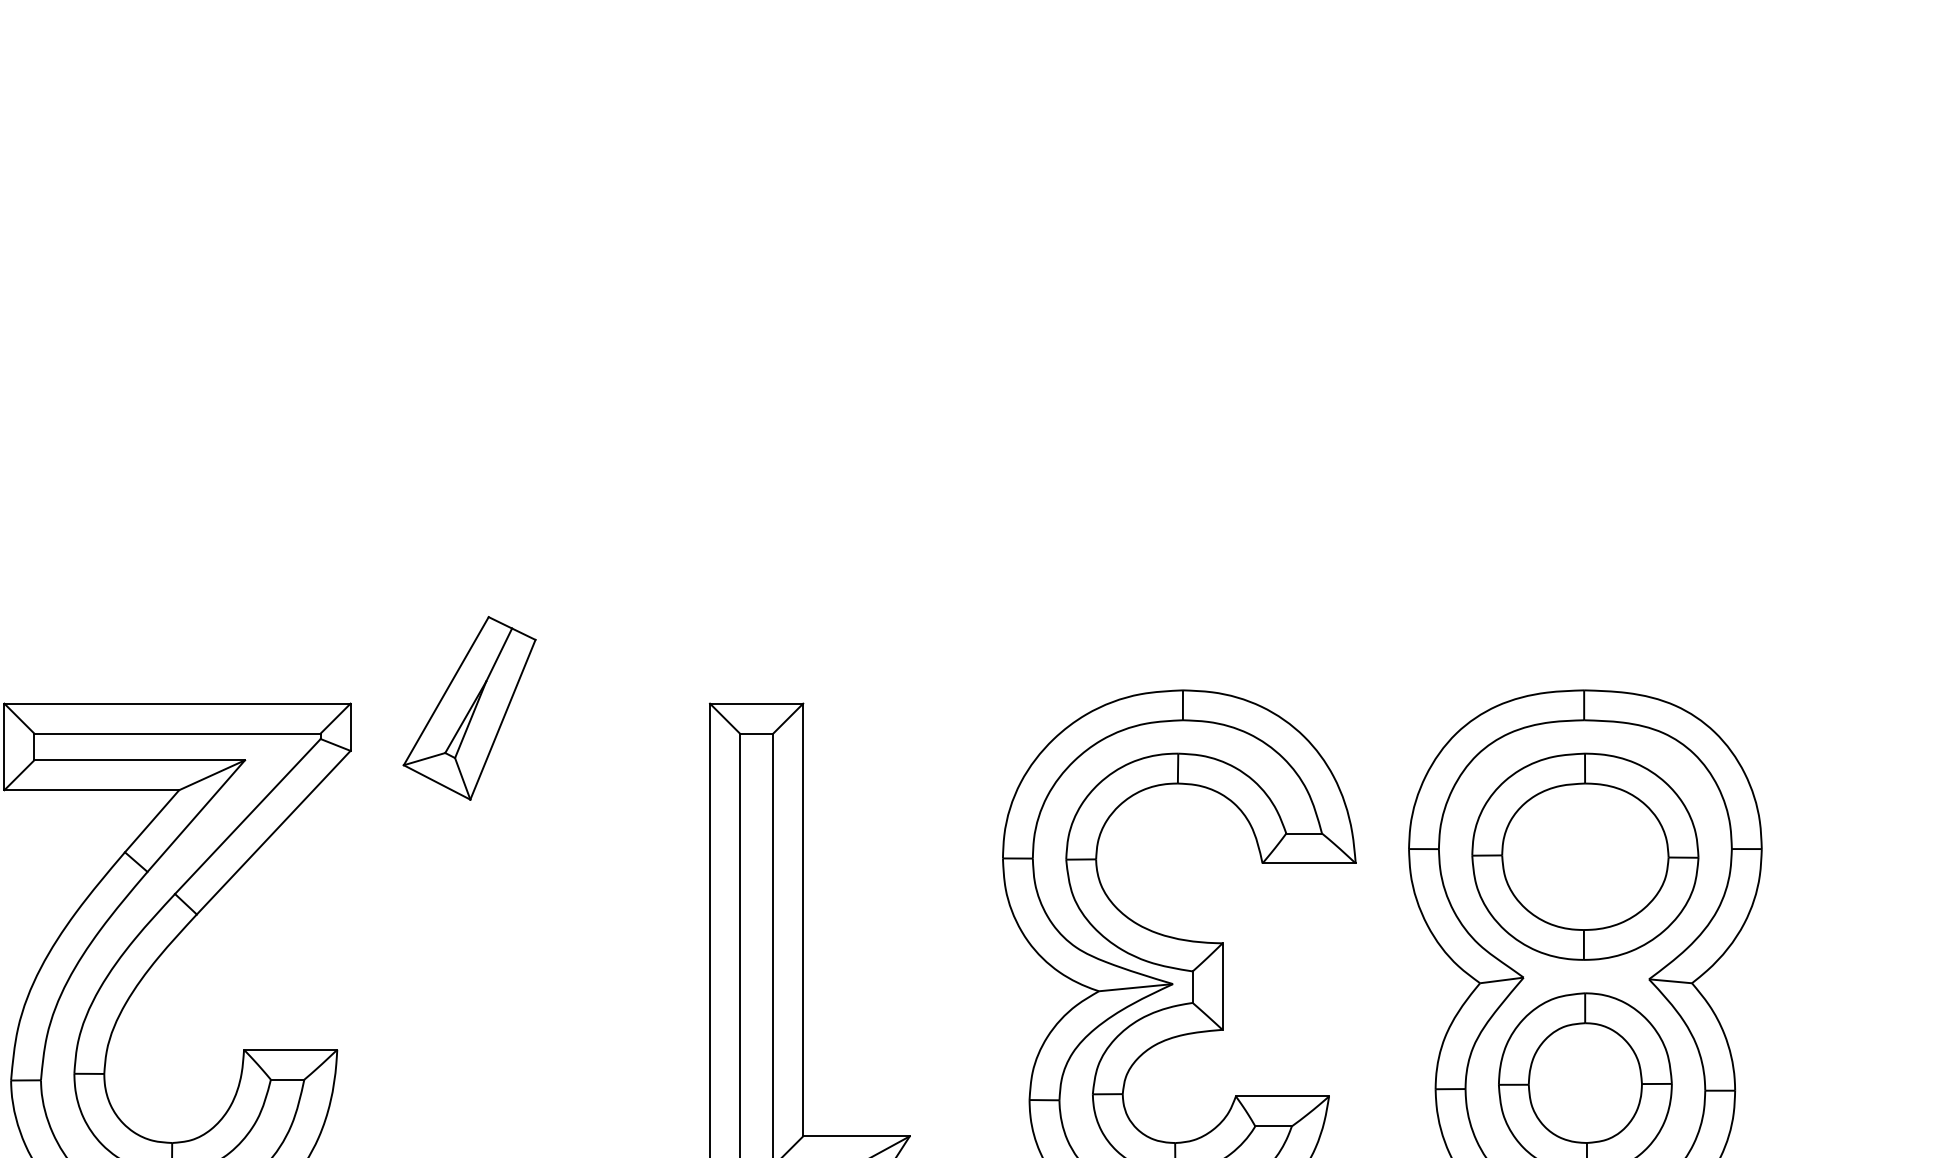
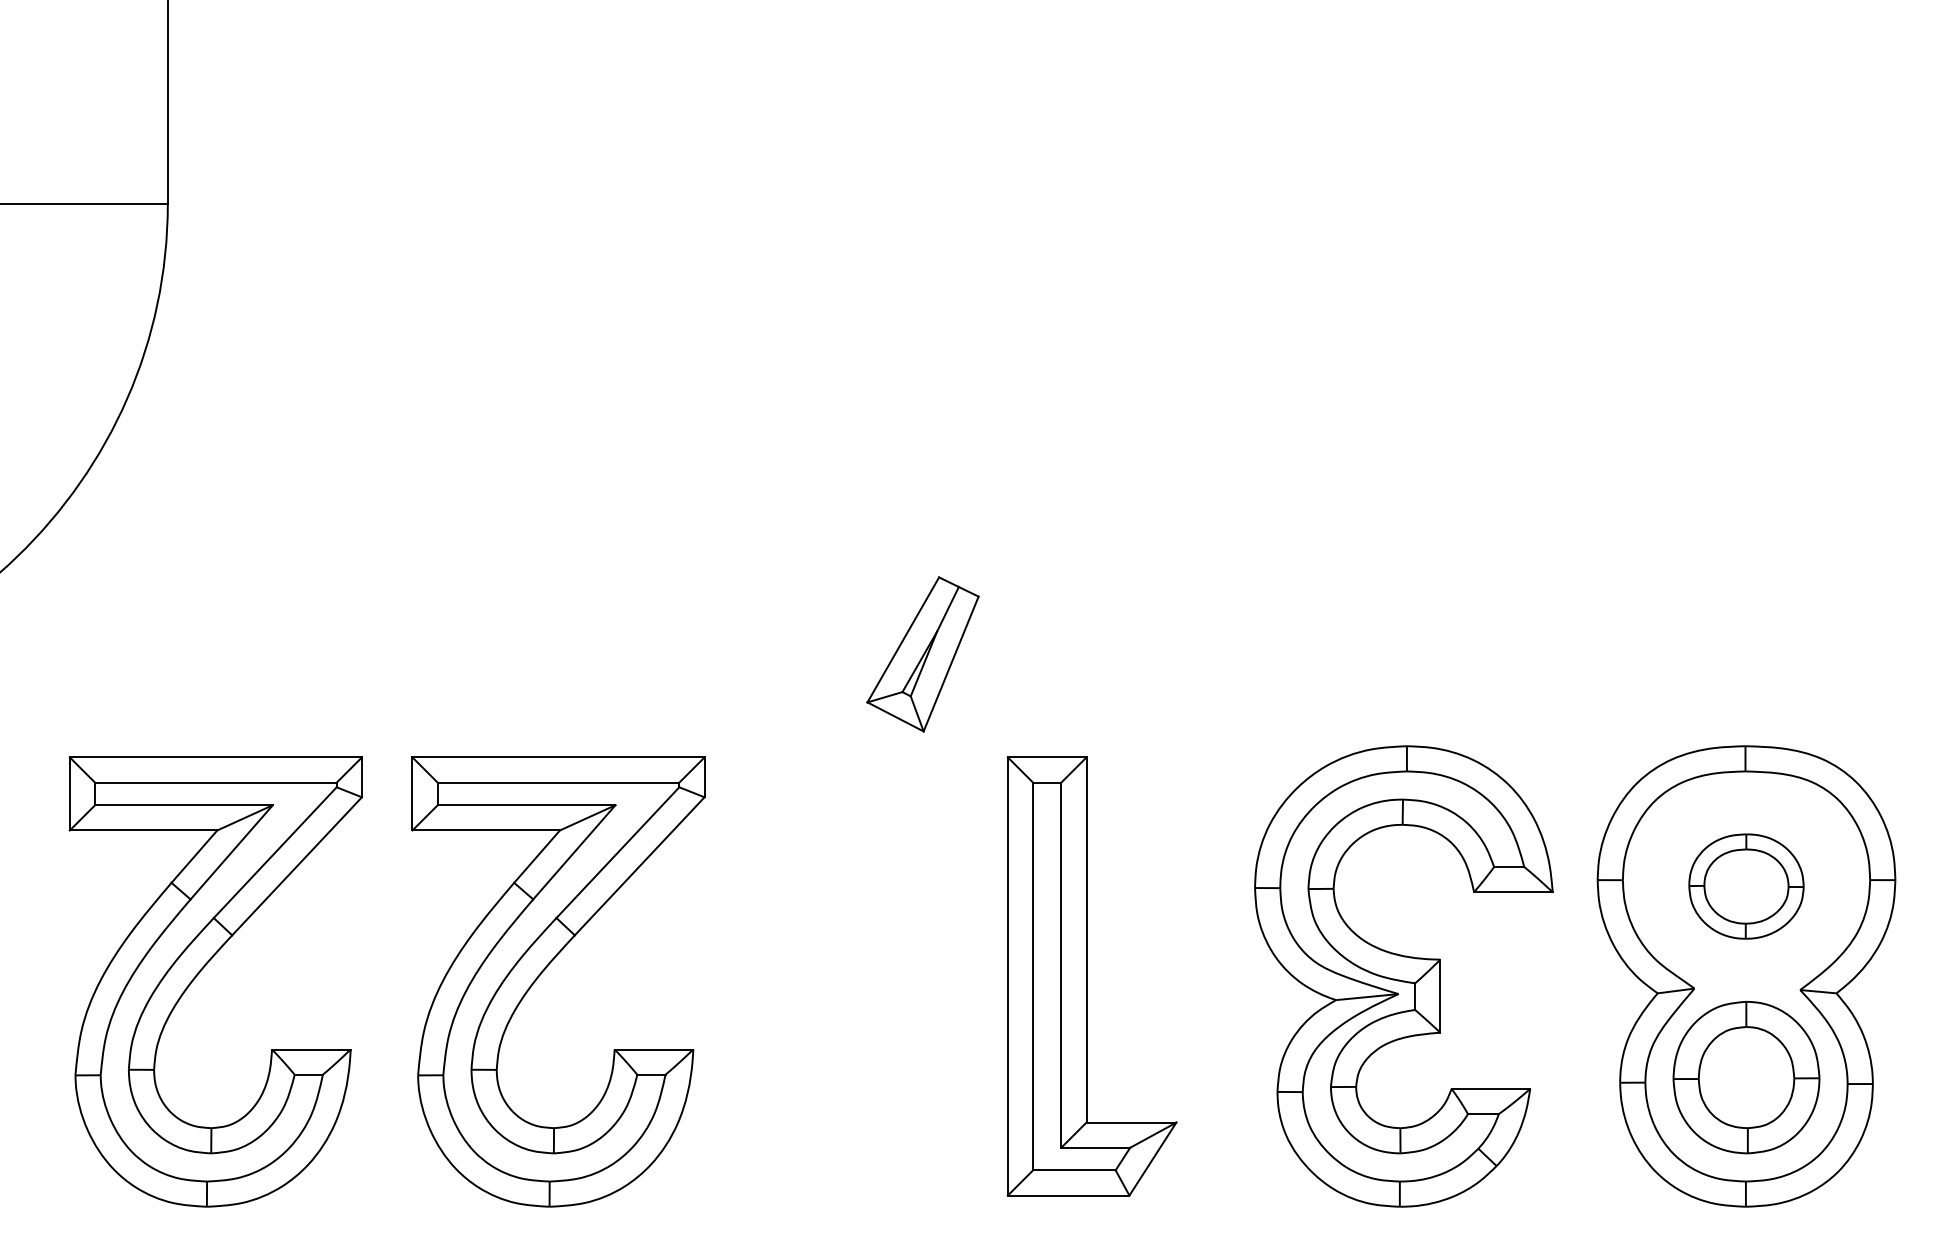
part: (469, 708) -> (922, 654), moved
part: (1585, 856) -> (1746, 886), size x0.6

